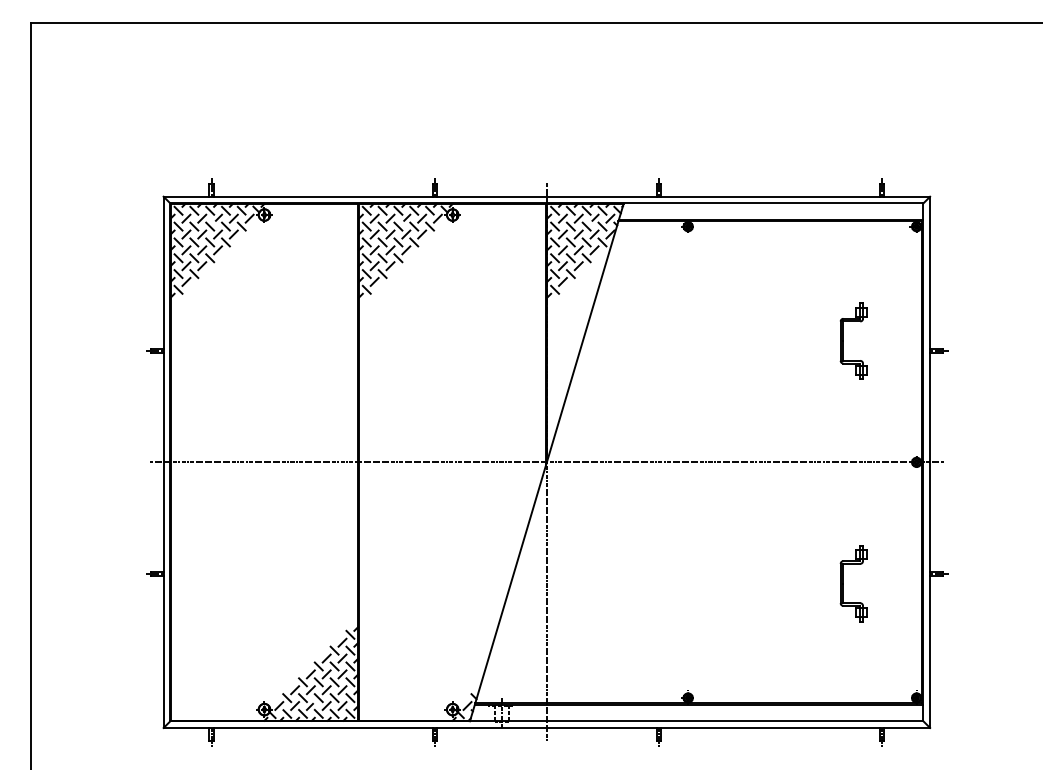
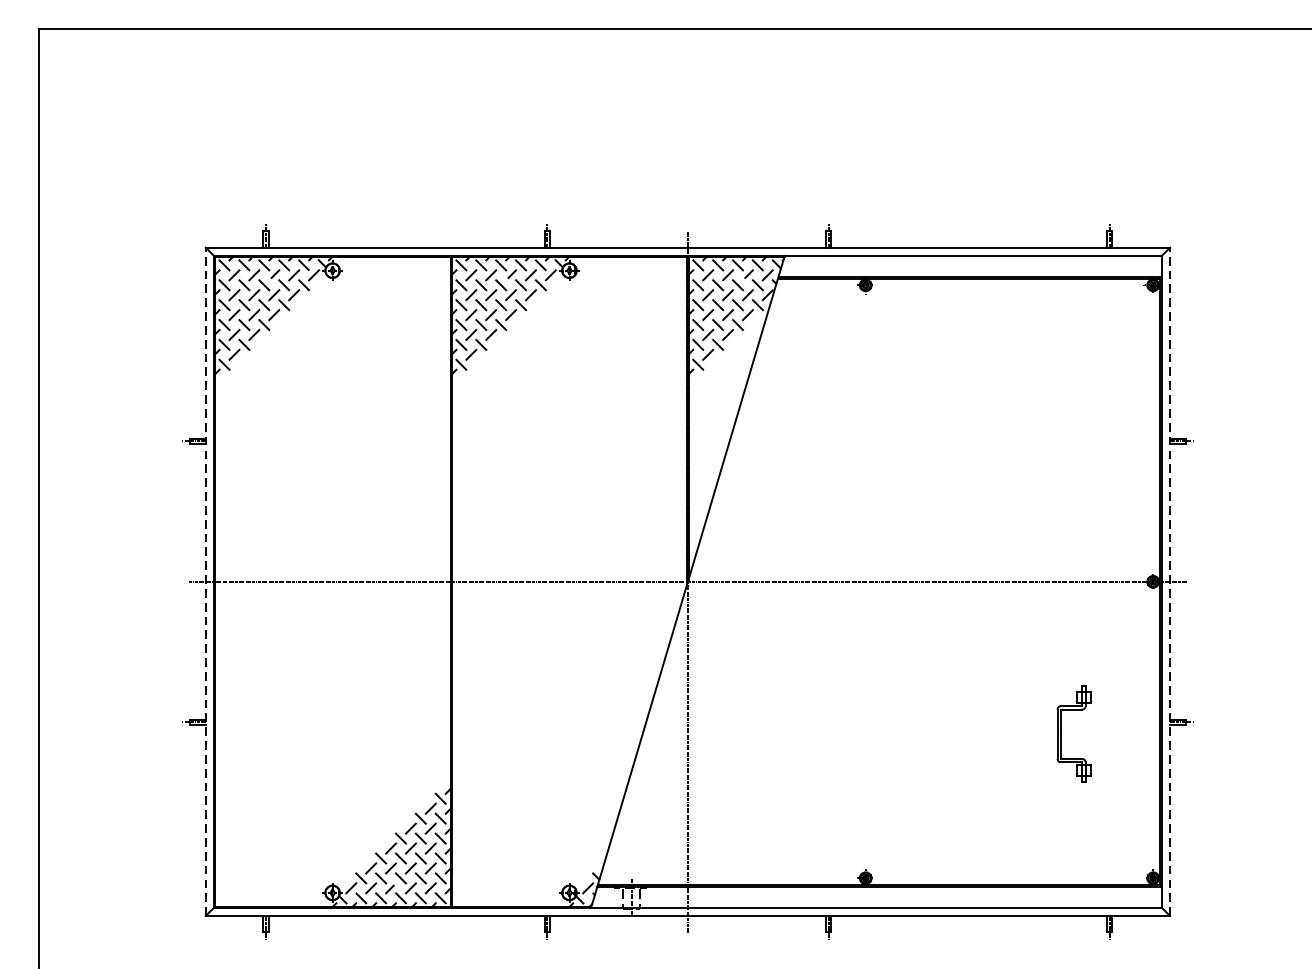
part: (843, 340) -> (1061, 428), removed
line: (163, 462) -> (205, 582), solid -> dashed
line: (930, 462) -> (1170, 582), solid -> dashed

